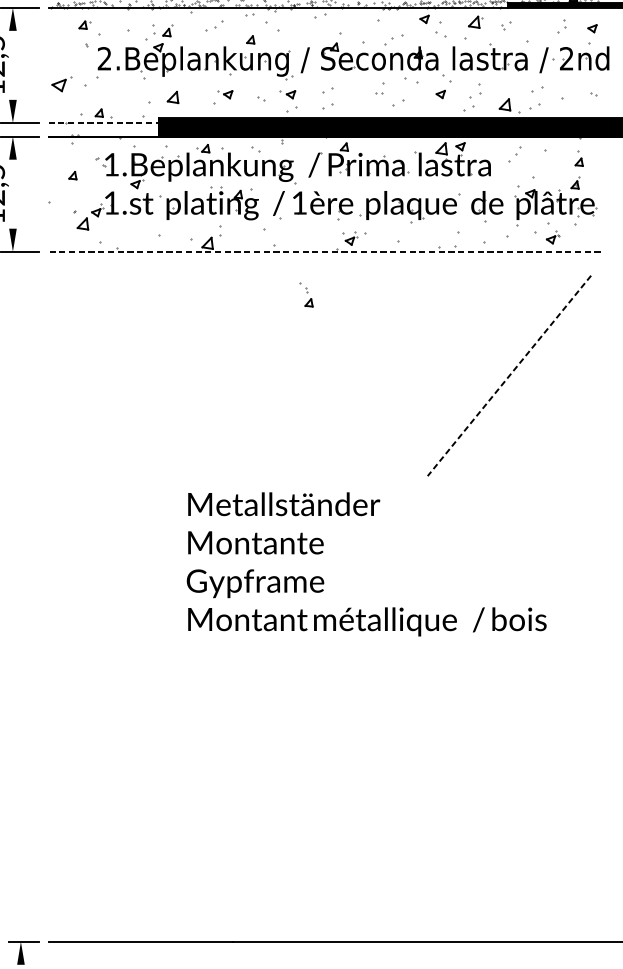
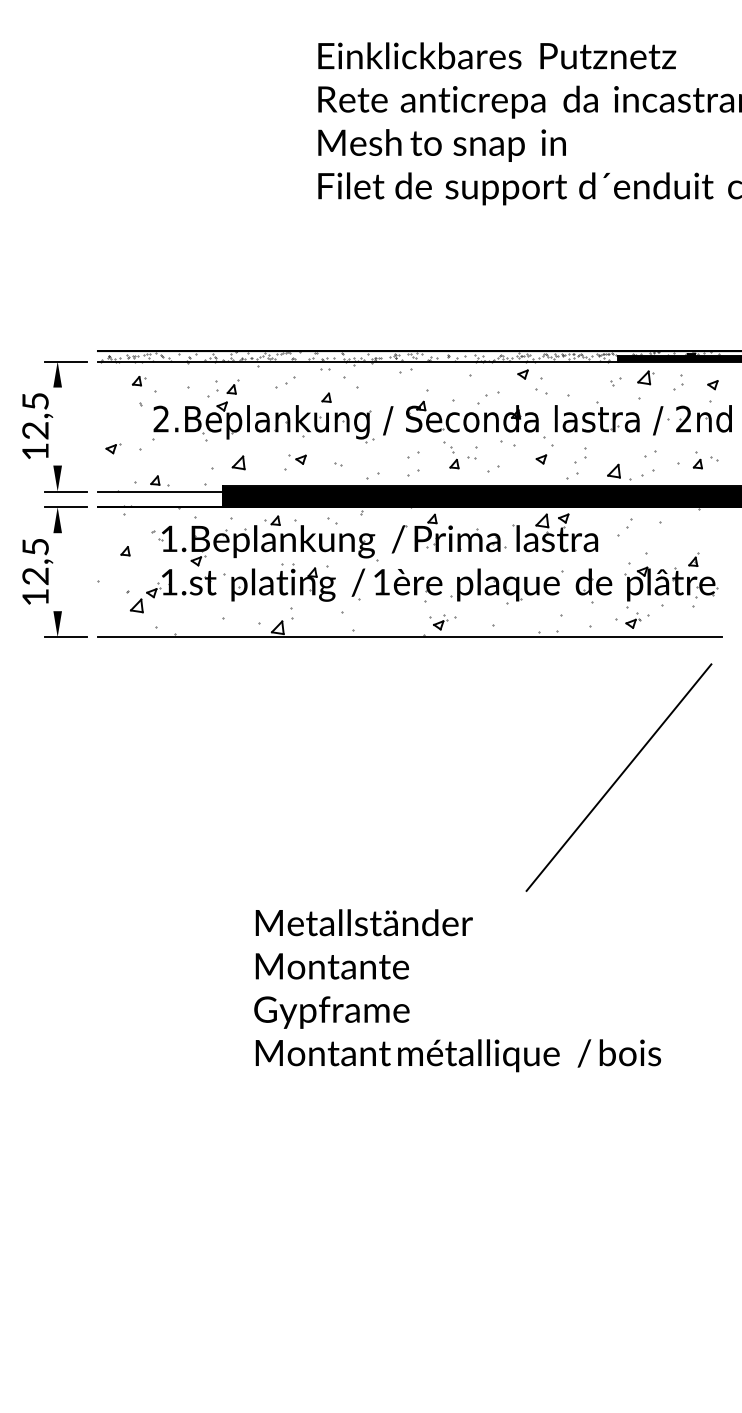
part: (475, 21) -> (645, 377), moved
part: (62, 84) -> (113, 448), size x0.62
part: (287, 94) -> (368, 459), removed
line: (103, 122) -> (160, 491), dashed -> solid
part: (578, 159) -> (697, 460), moved
part: (553, 236) -> (633, 620), moved
line: (324, 251) -> (409, 637), dashed -> solid
part: (306, 295) -> (451, 455), moved
line: (508, 376) -> (618, 778), dashed -> solid

